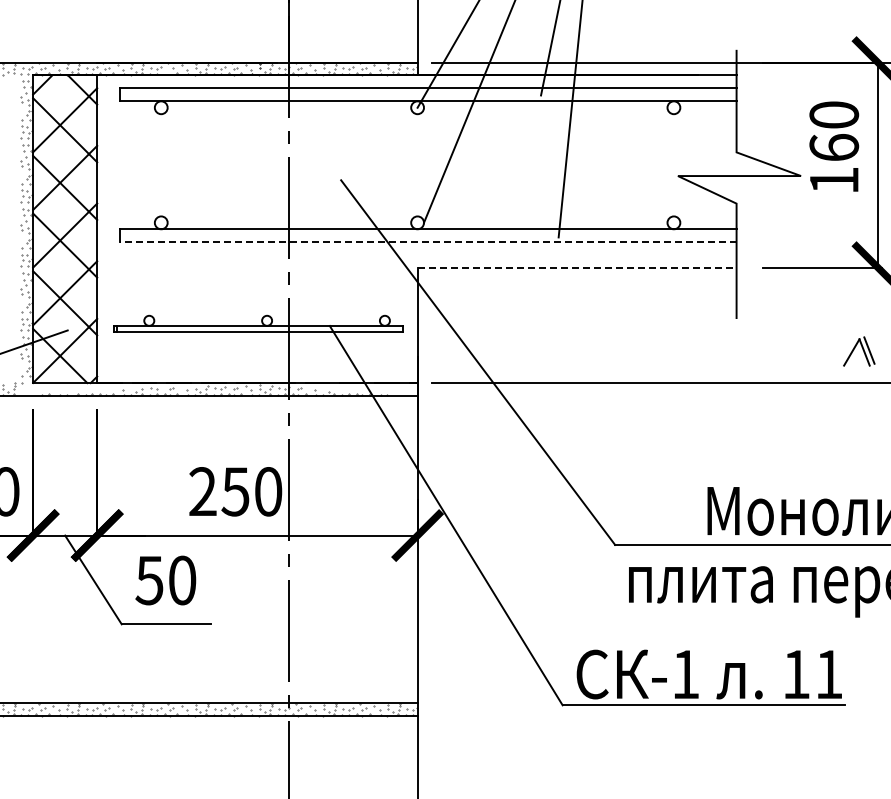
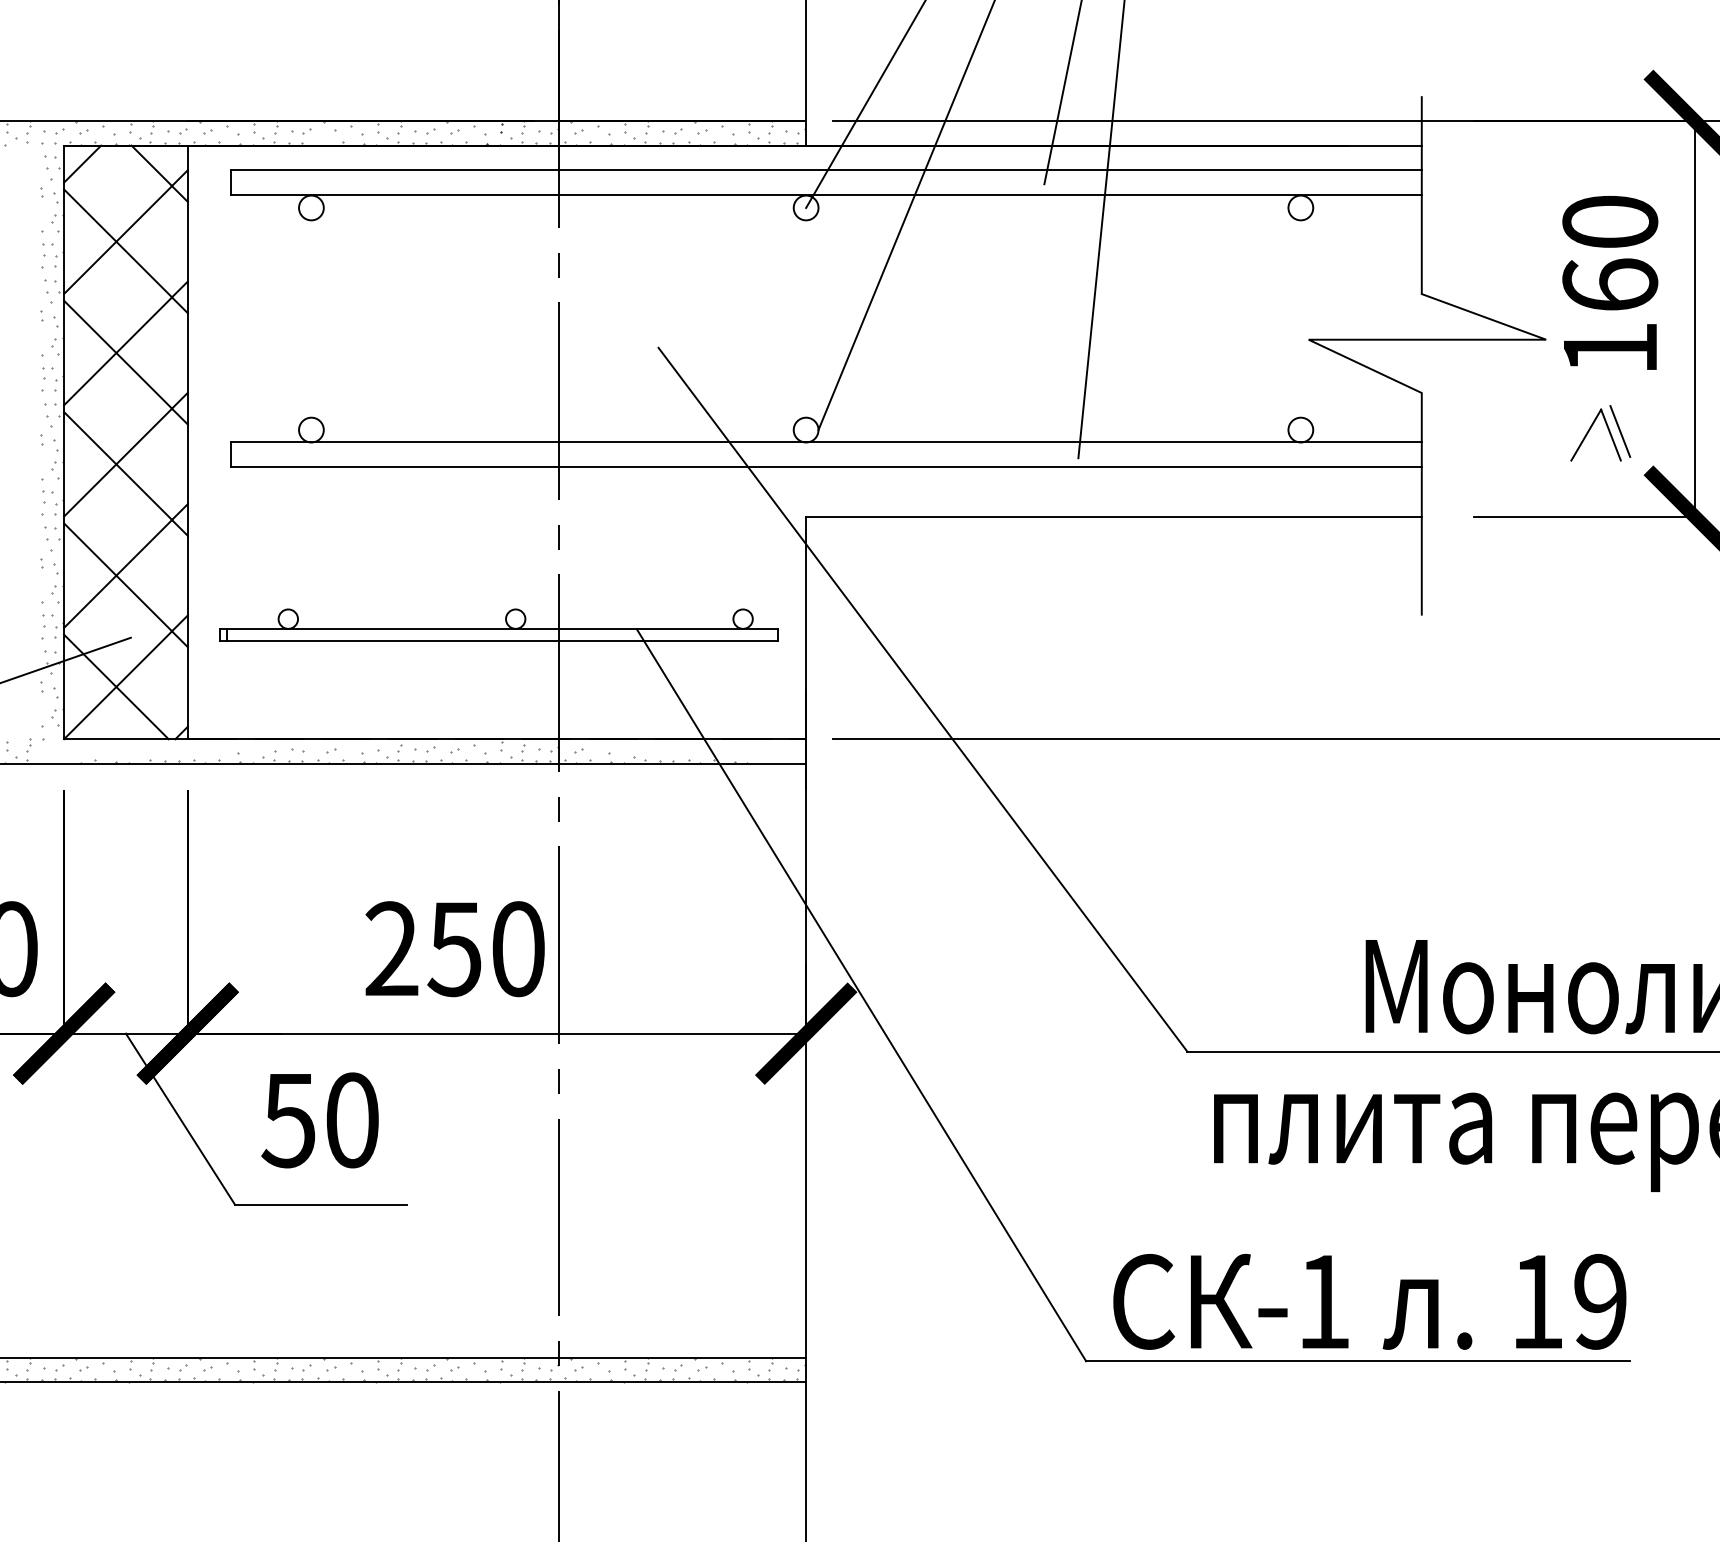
line: (427, 242) -> (825, 467), dashed -> solid
line: (577, 267) -> (1114, 516), dashed -> solid
part: (859, 351) -> (1601, 433), moved
text: (828, 674) -> (1599, 1301), 11 -> 19

